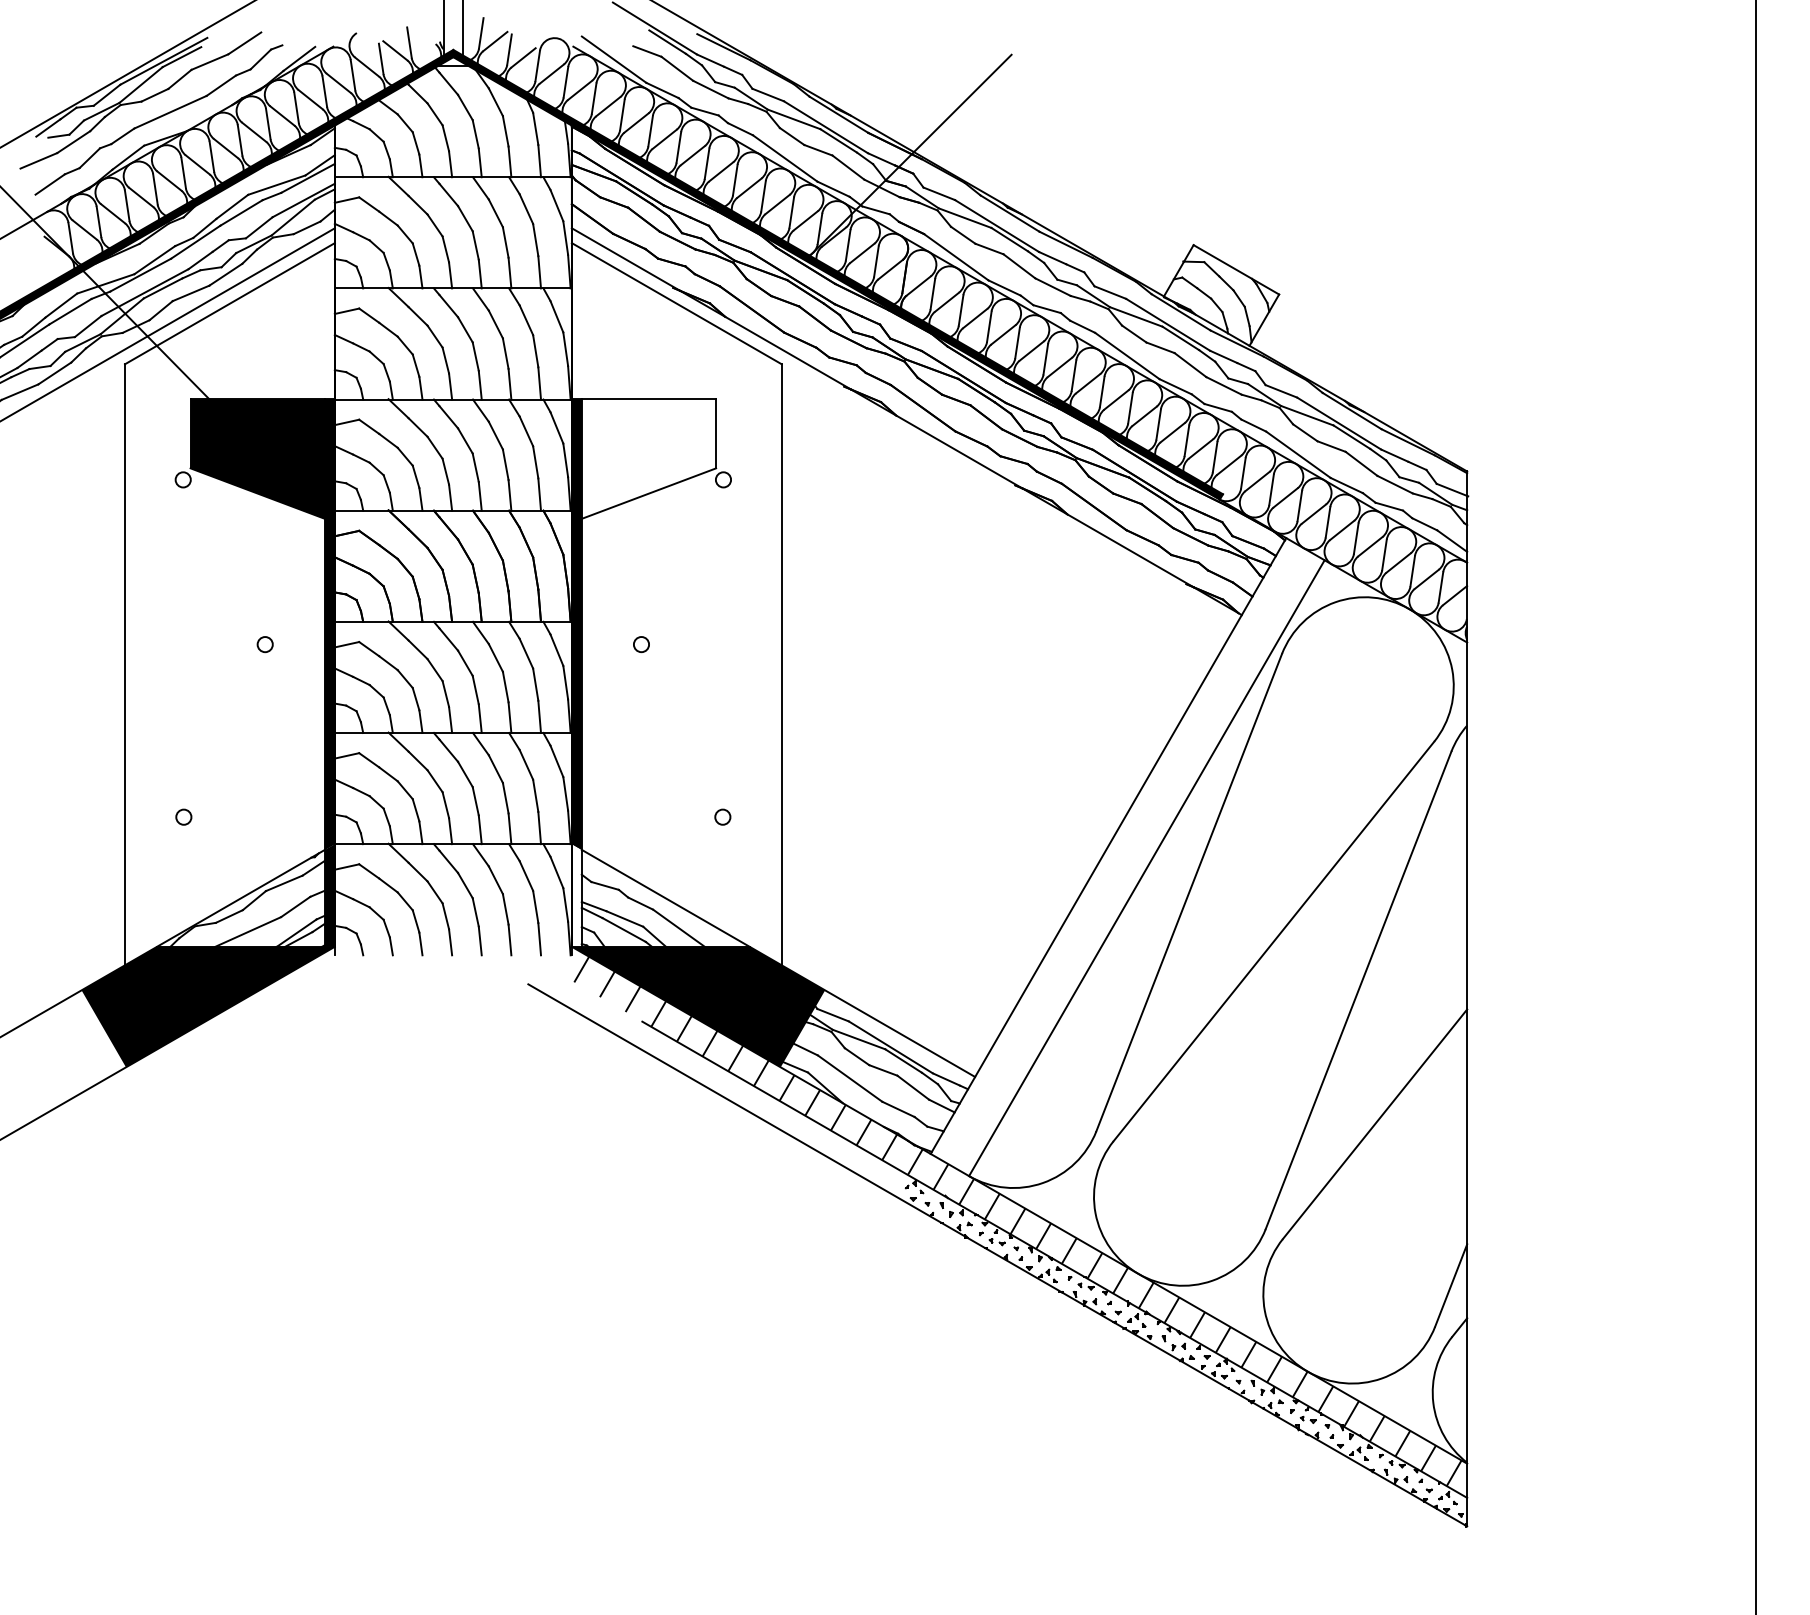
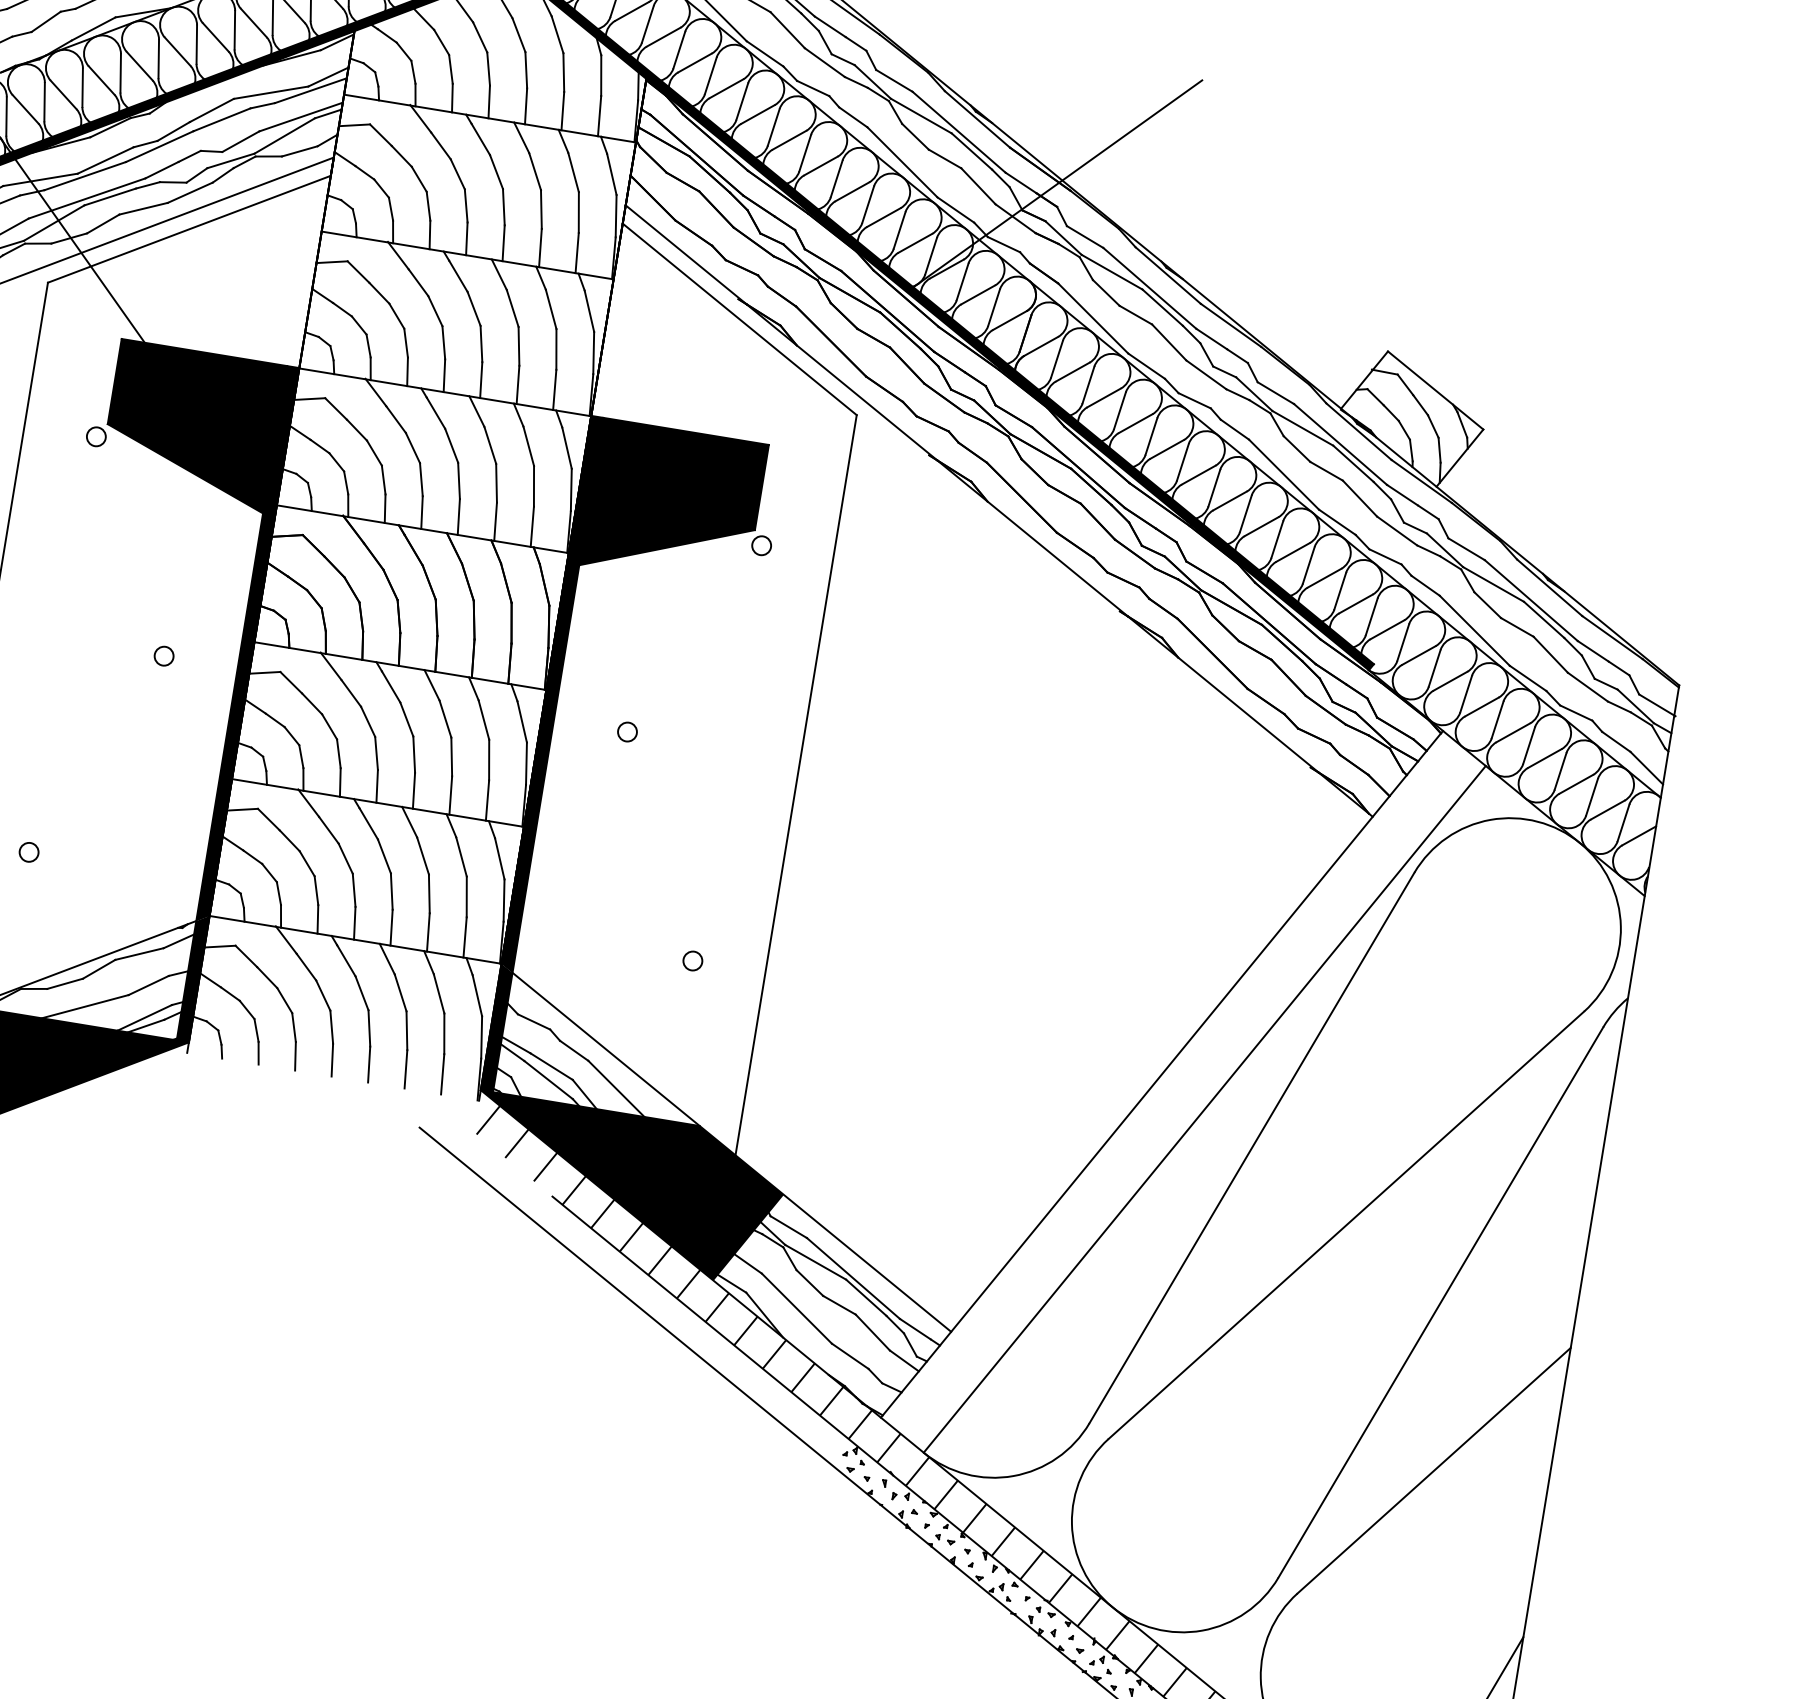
fill: (648, 458) -> (673, 504), added
fill: (576, 895) -> (496, 1027), added

